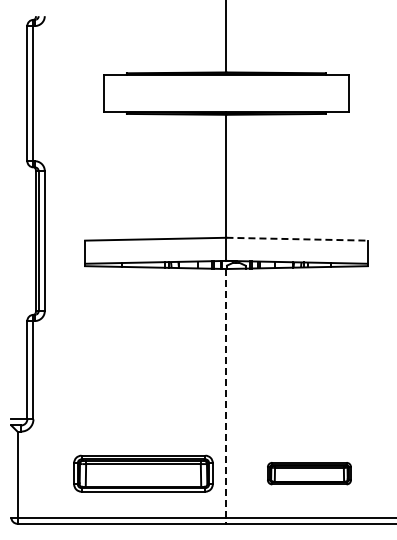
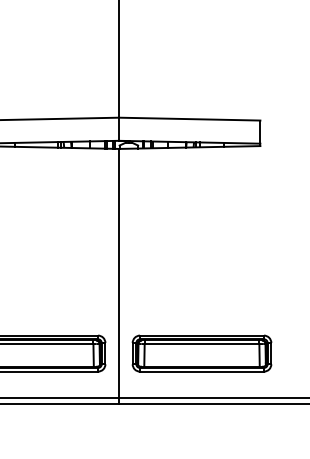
line: (297, 239) -> (190, 119), dashed -> solid
line: (226, 396) -> (119, 276), dashed -> solid
part: (309, 473) -> (202, 353), size x1.67

